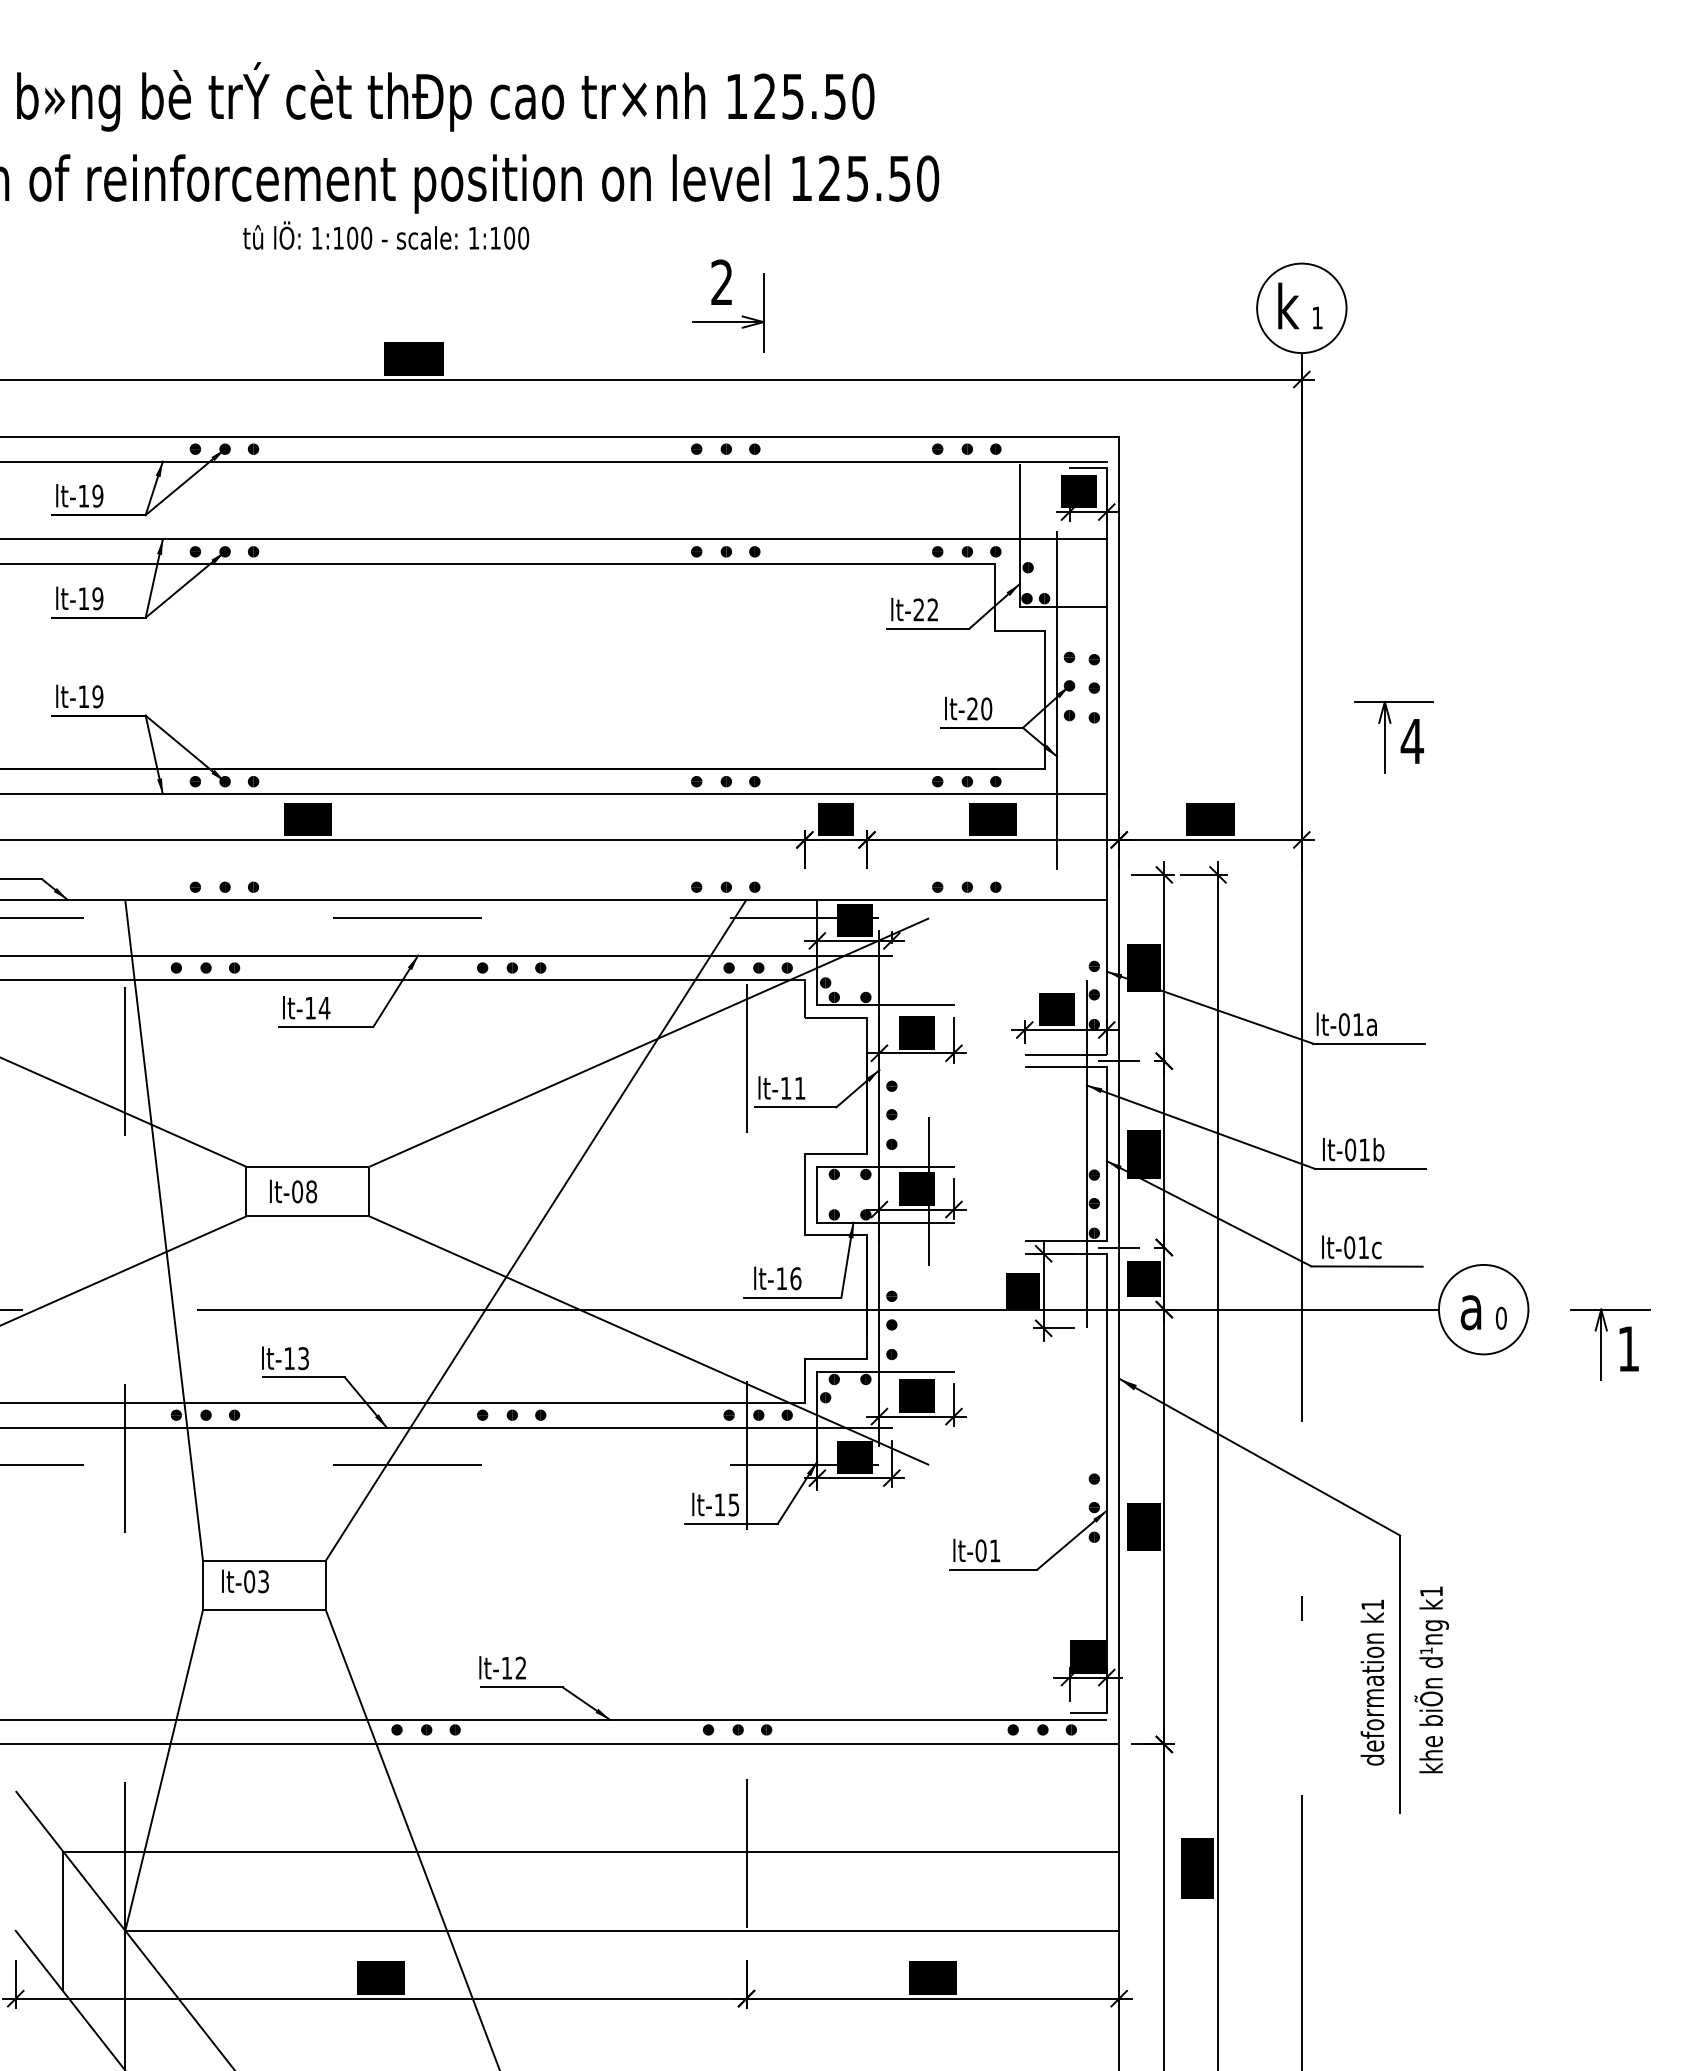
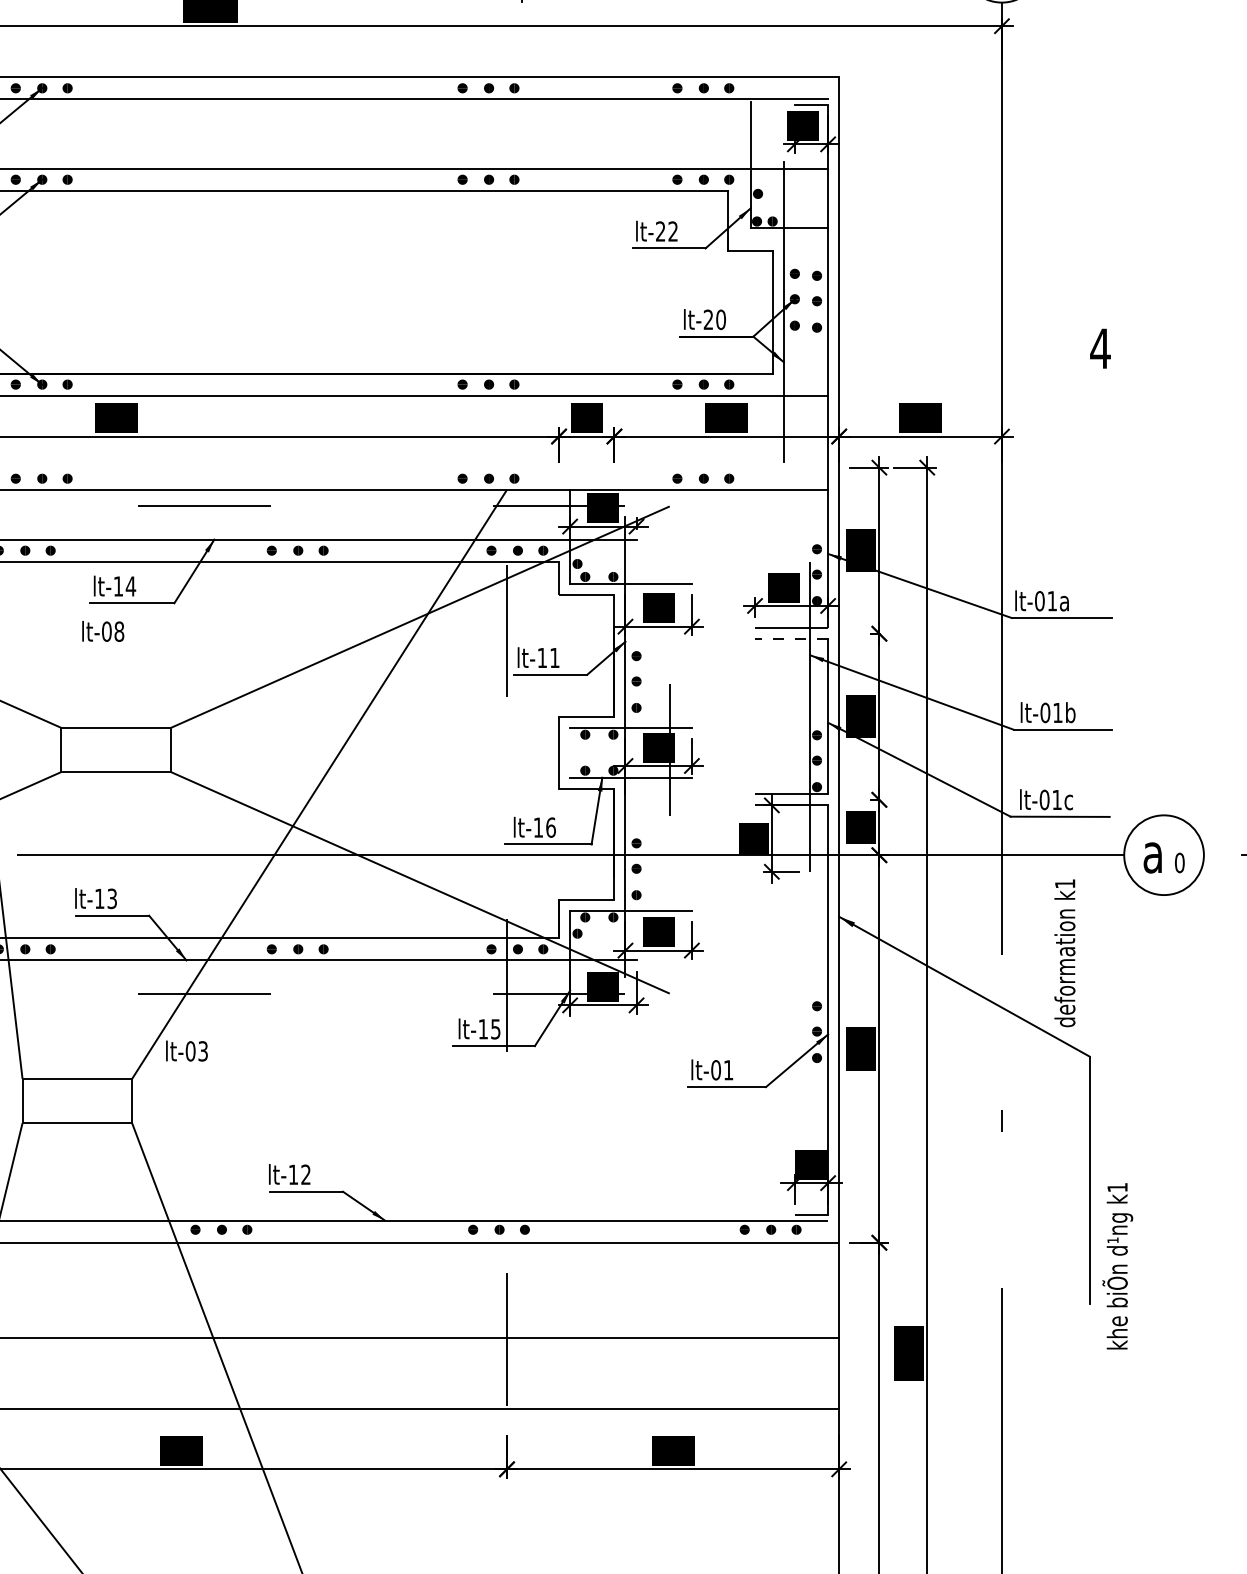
part: (1385, 736) -> (1076, 344), removed
line: (1119, 1061) -> (839, 634), removed
line: (1065, 1067) -> (791, 639), solid -> dashed
text: (293, 1191) -> (103, 631), moved
line: (817, 1194) -> (570, 752), removed
line: (1119, 1247) -> (839, 799), removed
text: (245, 1581) -> (187, 1051), moved
text: (1431, 1679) -> (1117, 1265), moved
text: (1372, 1682) -> (1064, 953), moved

